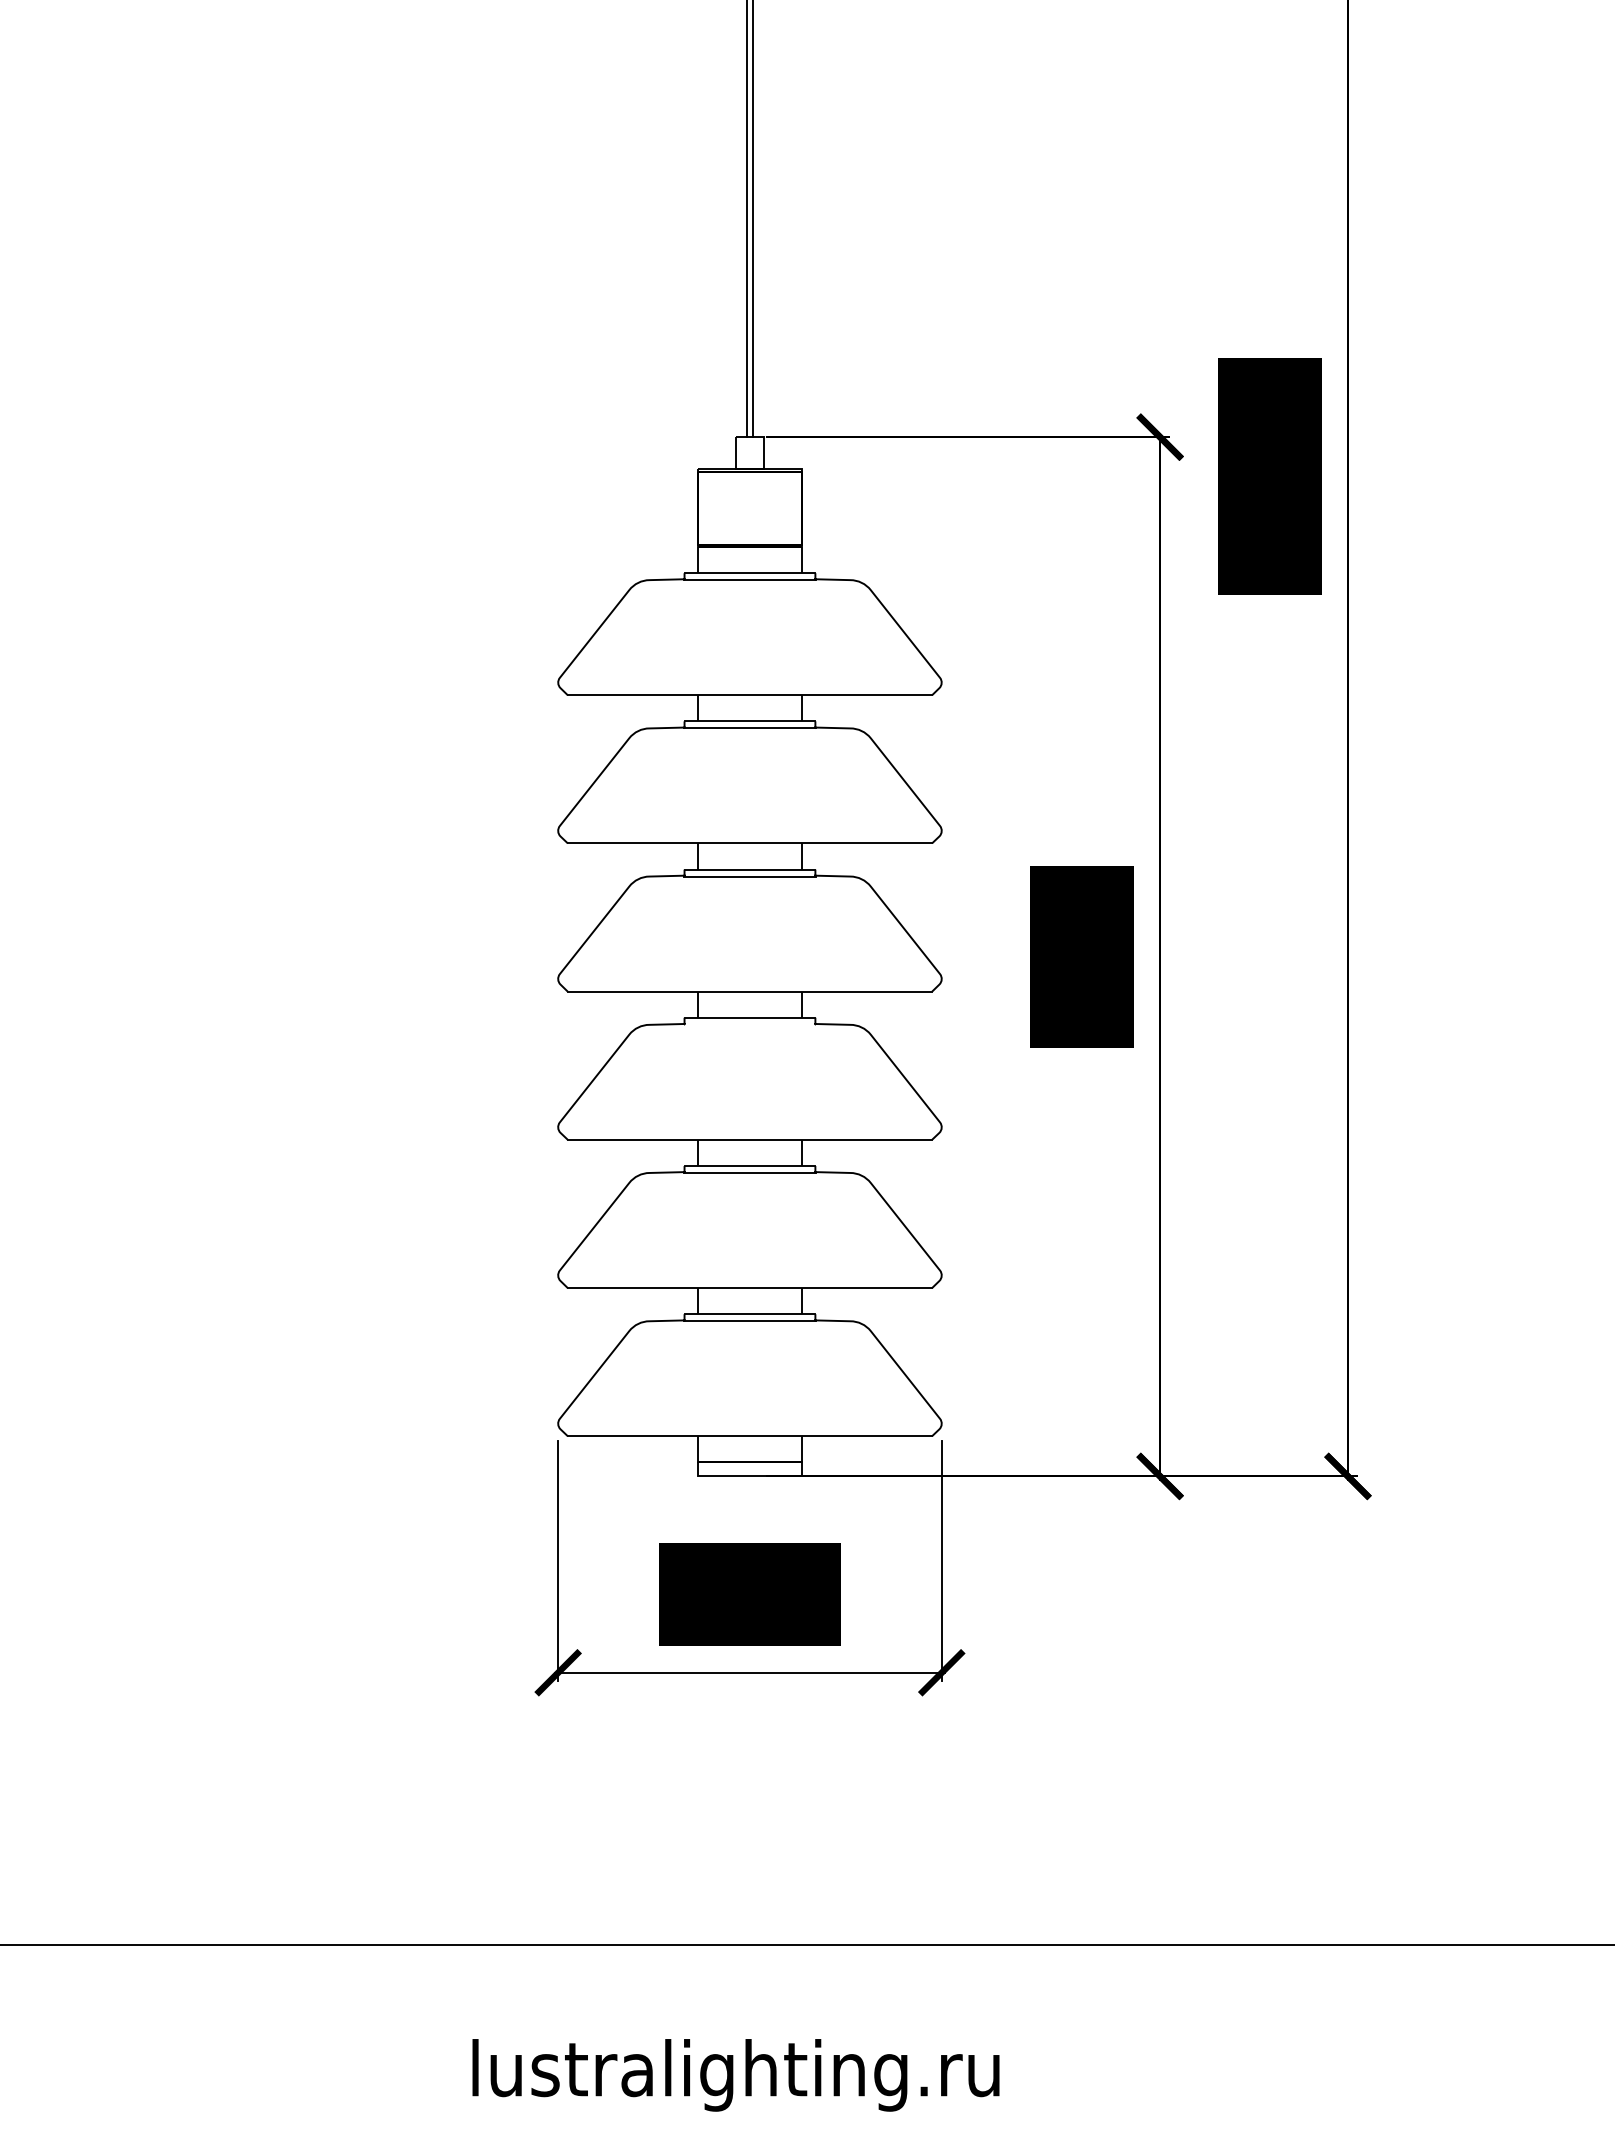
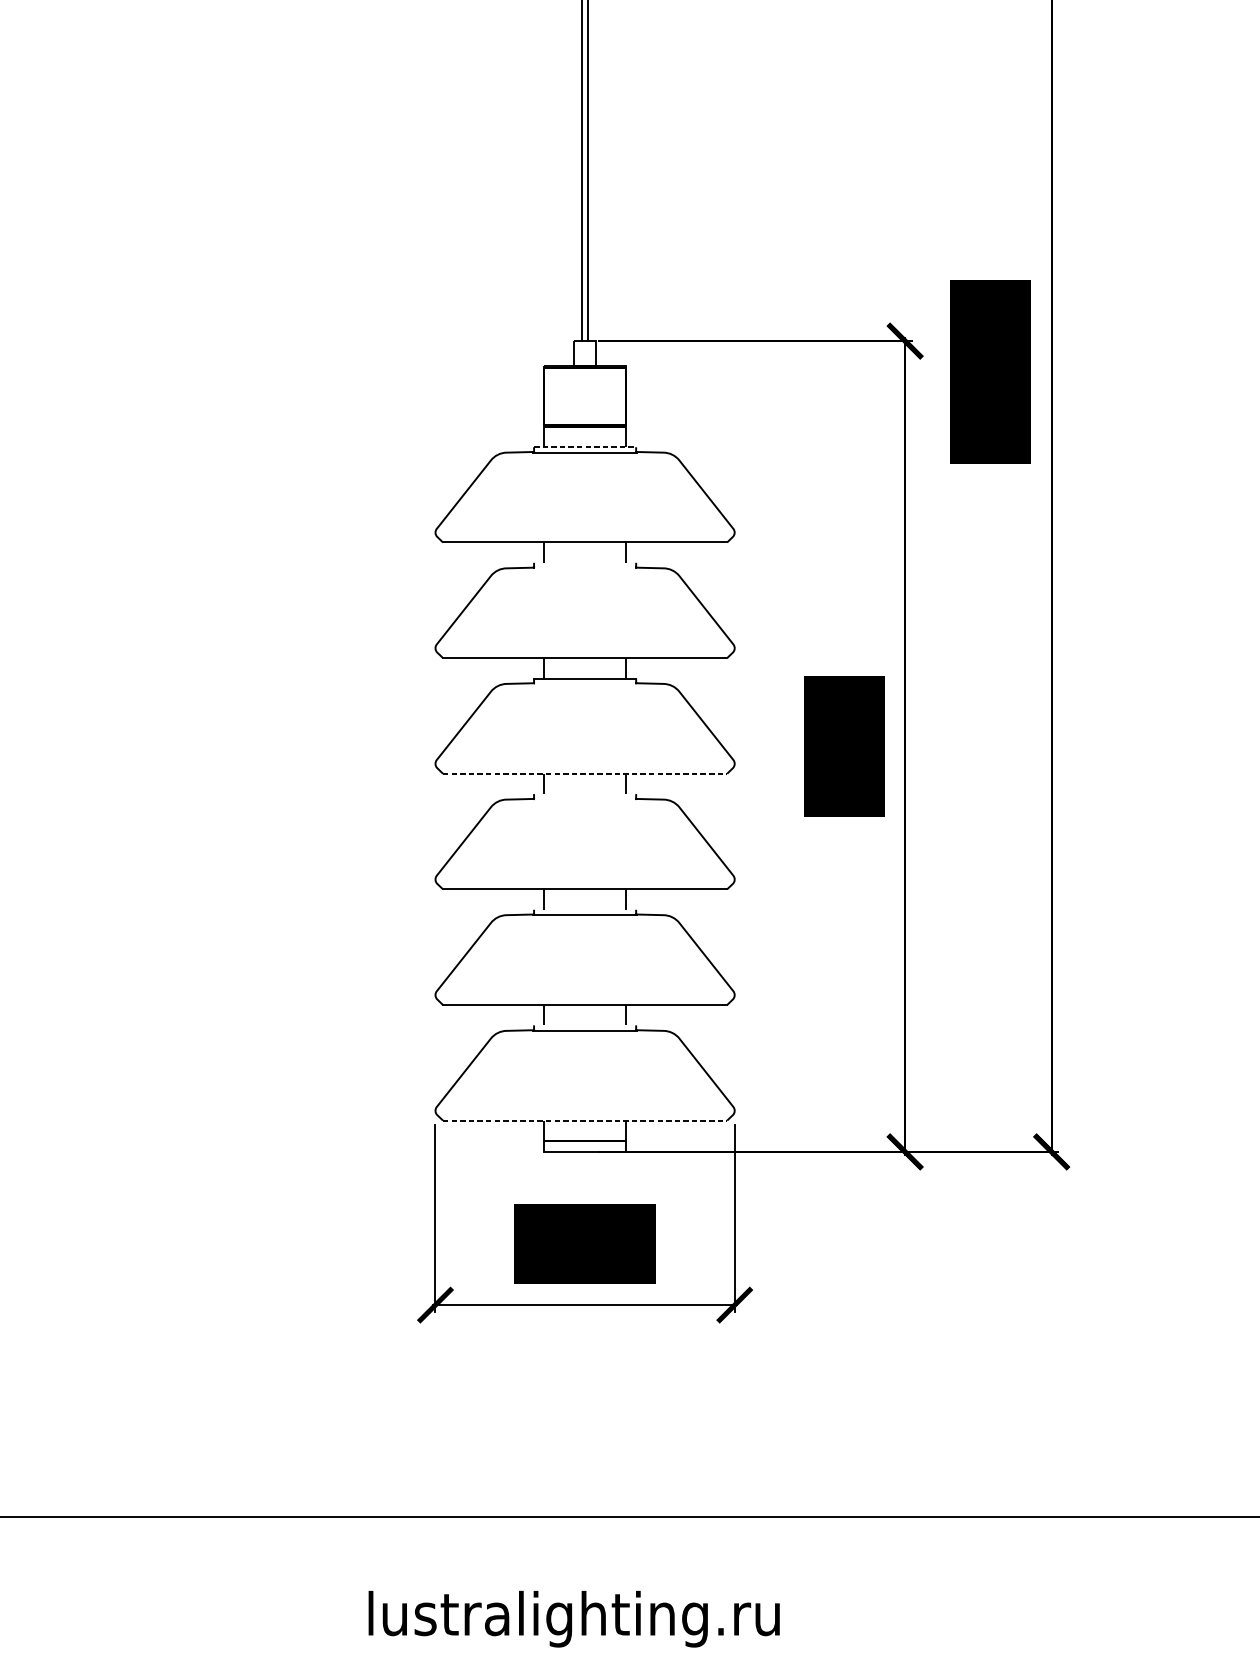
line: (750, 573) -> (585, 447), solid -> dashed
line: (749, 721) -> (584, 562), removed
line: (749, 728) -> (584, 568), removed
line: (749, 876) -> (584, 683), removed
line: (750, 991) -> (585, 773), solid -> dashed
line: (749, 1017) -> (584, 793), removed
line: (749, 1166) -> (584, 910), removed
line: (749, 1314) -> (584, 1025), removed
line: (750, 1436) -> (585, 1120), solid -> dashed

